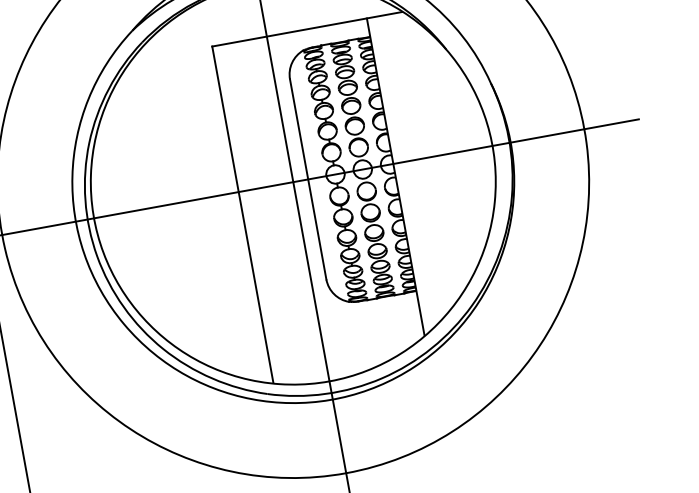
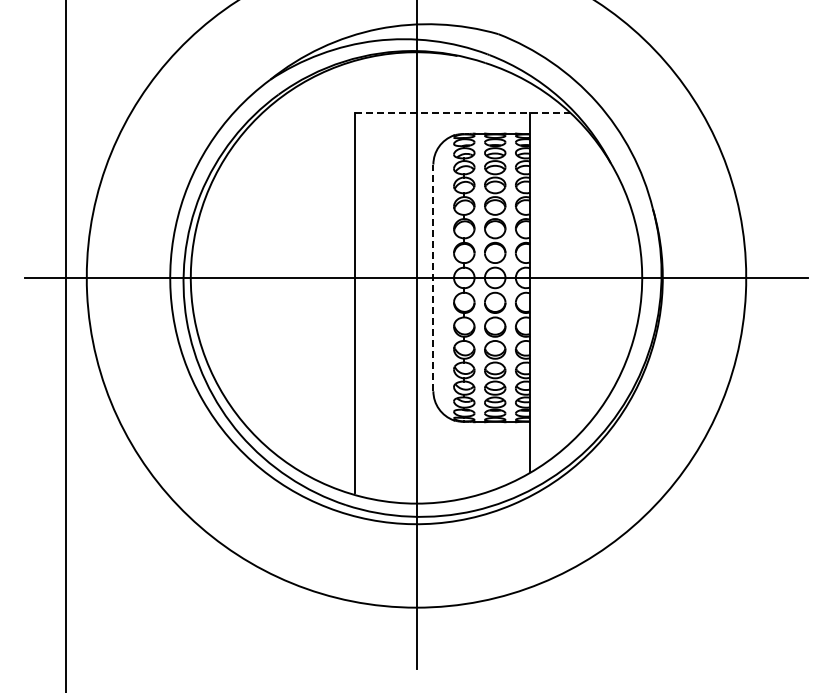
line: (307, 29) -> (462, 113), solid -> dashed
line: (308, 179) -> (433, 277), solid -> dashed

